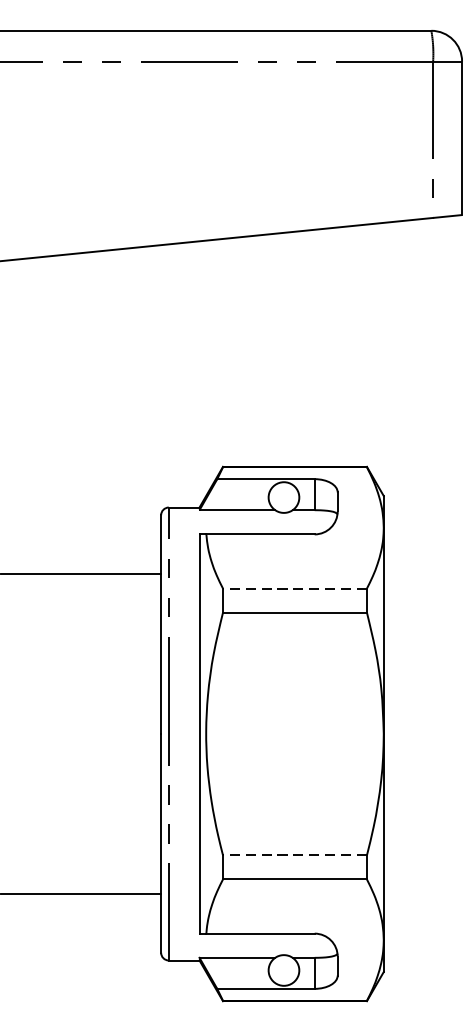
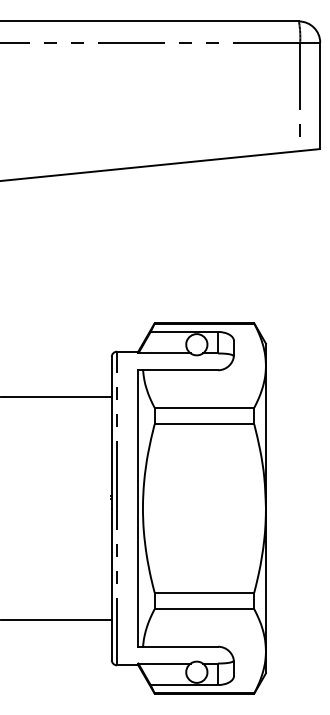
line: (295, 588) -> (204, 407), dashed -> solid
line: (295, 855) -> (204, 592), dashed -> solid

